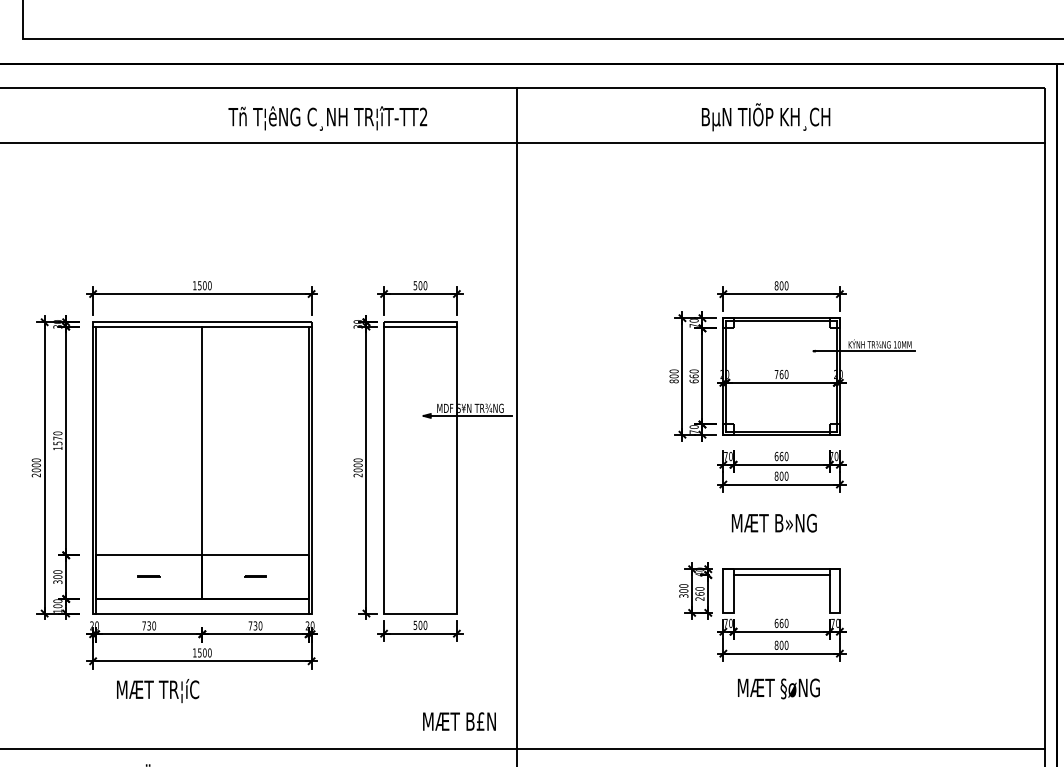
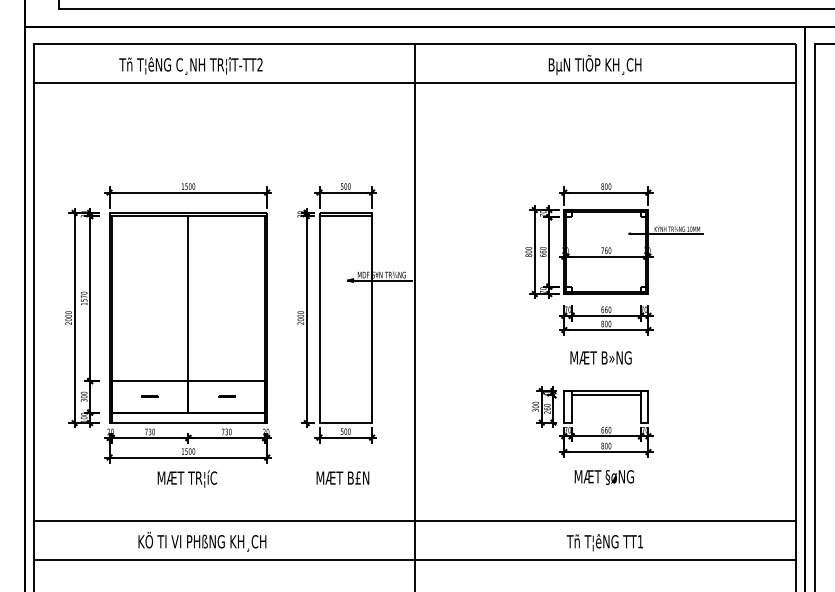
text: (327, 117) -> (190, 65), moved
text: (158, 690) -> (187, 478), moved
text: (458, 720) -> (342, 477), moved

